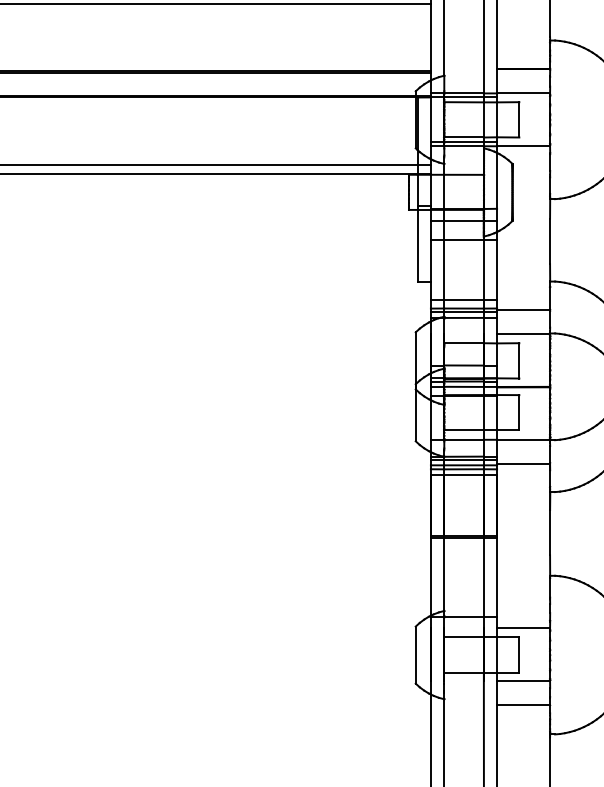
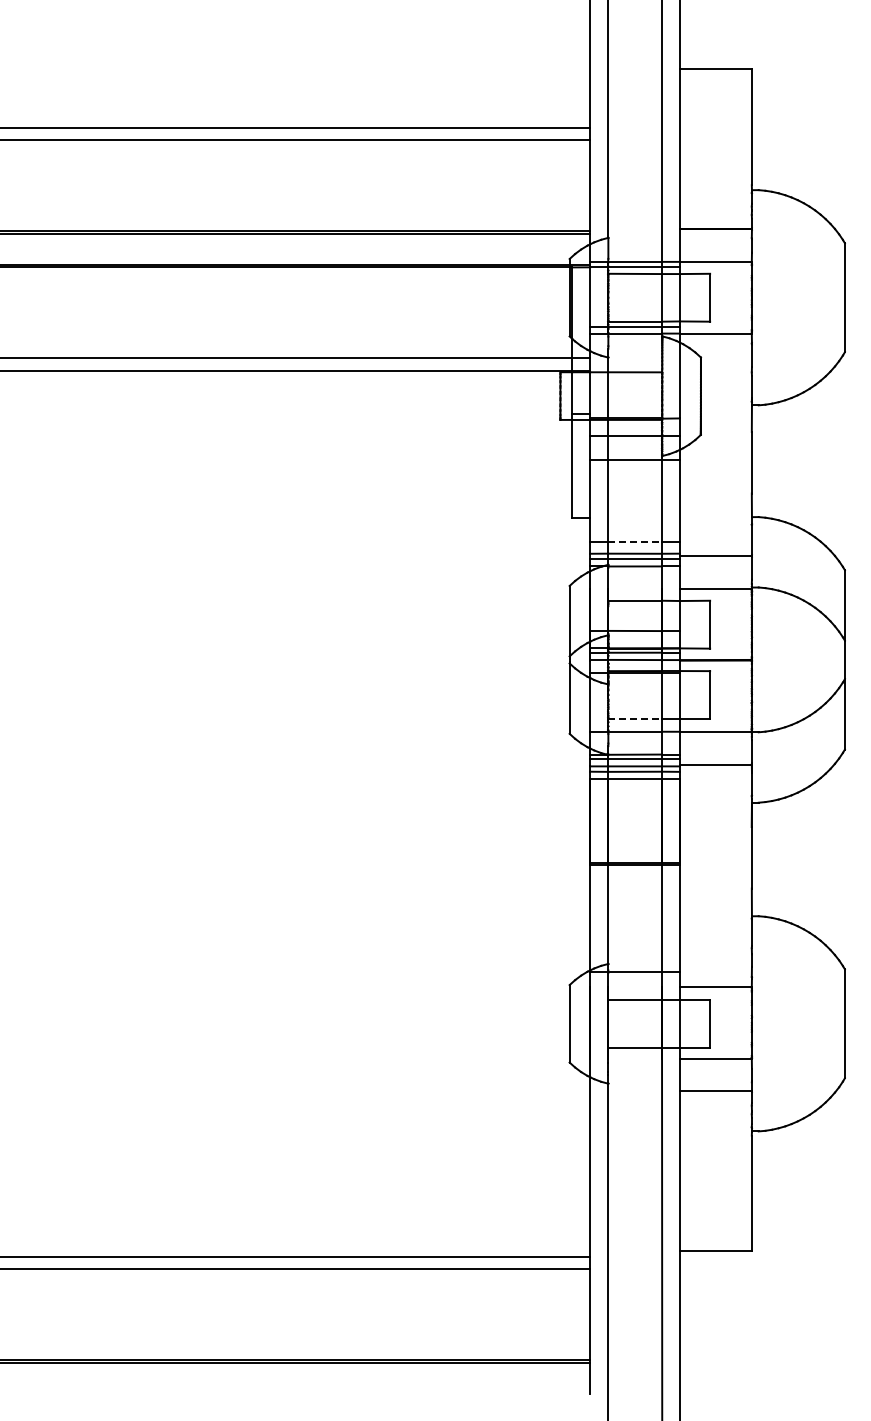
line: (464, 299) -> (635, 541), solid -> dashed
line: (464, 430) -> (635, 719), solid -> dashed

